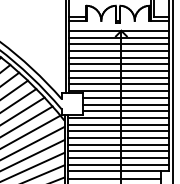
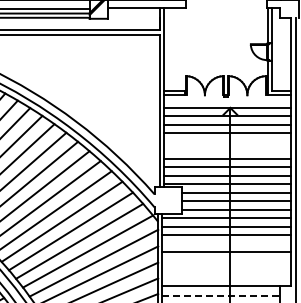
line: (118, 57) -> (226, 141), removed
line: (118, 64) -> (226, 150), removed
line: (118, 137) -> (226, 243), removed
line: (118, 151) -> (226, 260), removed
line: (118, 158) -> (226, 269), removed
line: (118, 164) -> (226, 277), removed
line: (114, 178) -> (221, 295), solid -> dashed

